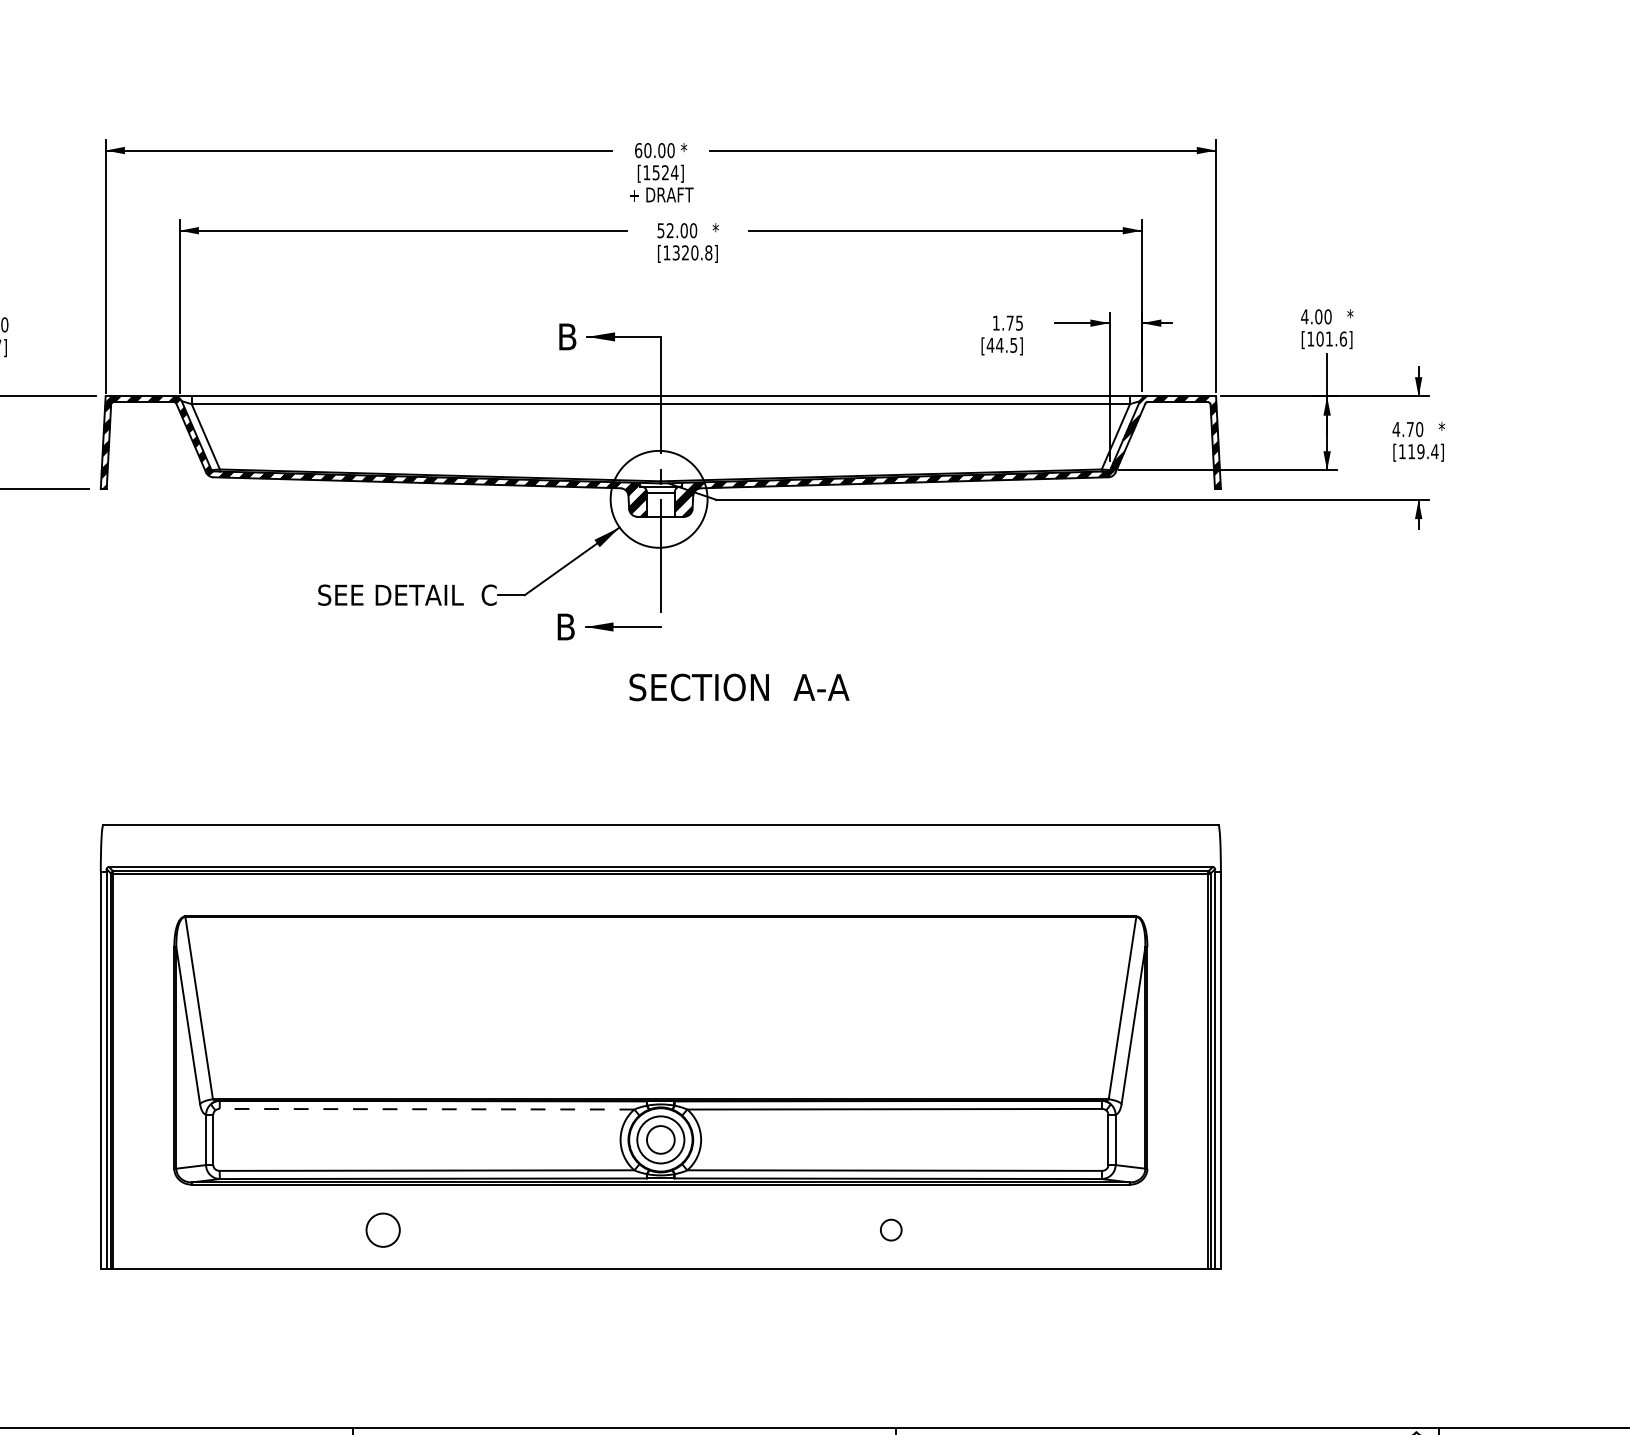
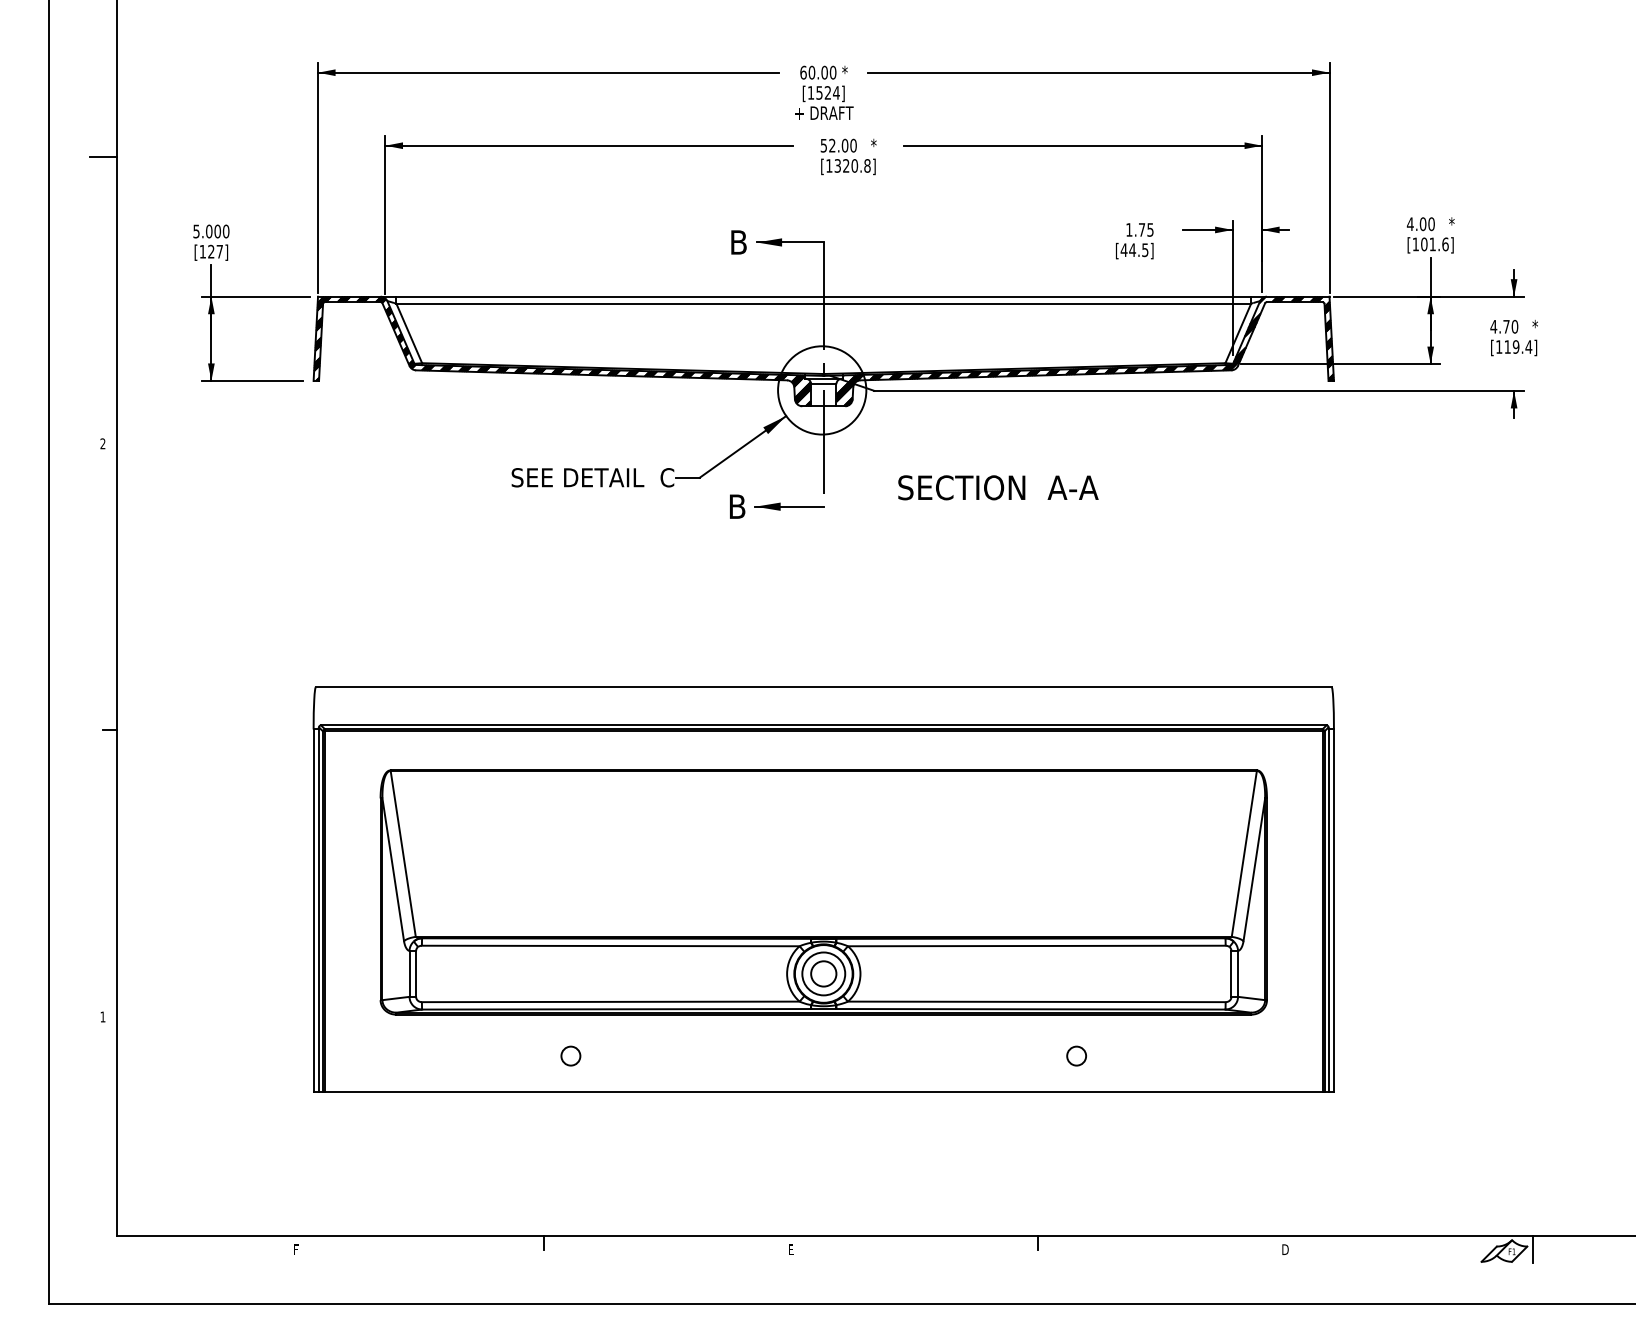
text: (739, 687) -> (998, 487), moved
line: (426, 1109) -> (610, 946), dashed -> solid
circle: (382, 1229) -> (570, 1055), size x0.62
circle: (891, 1229) -> (1076, 1055), moved

